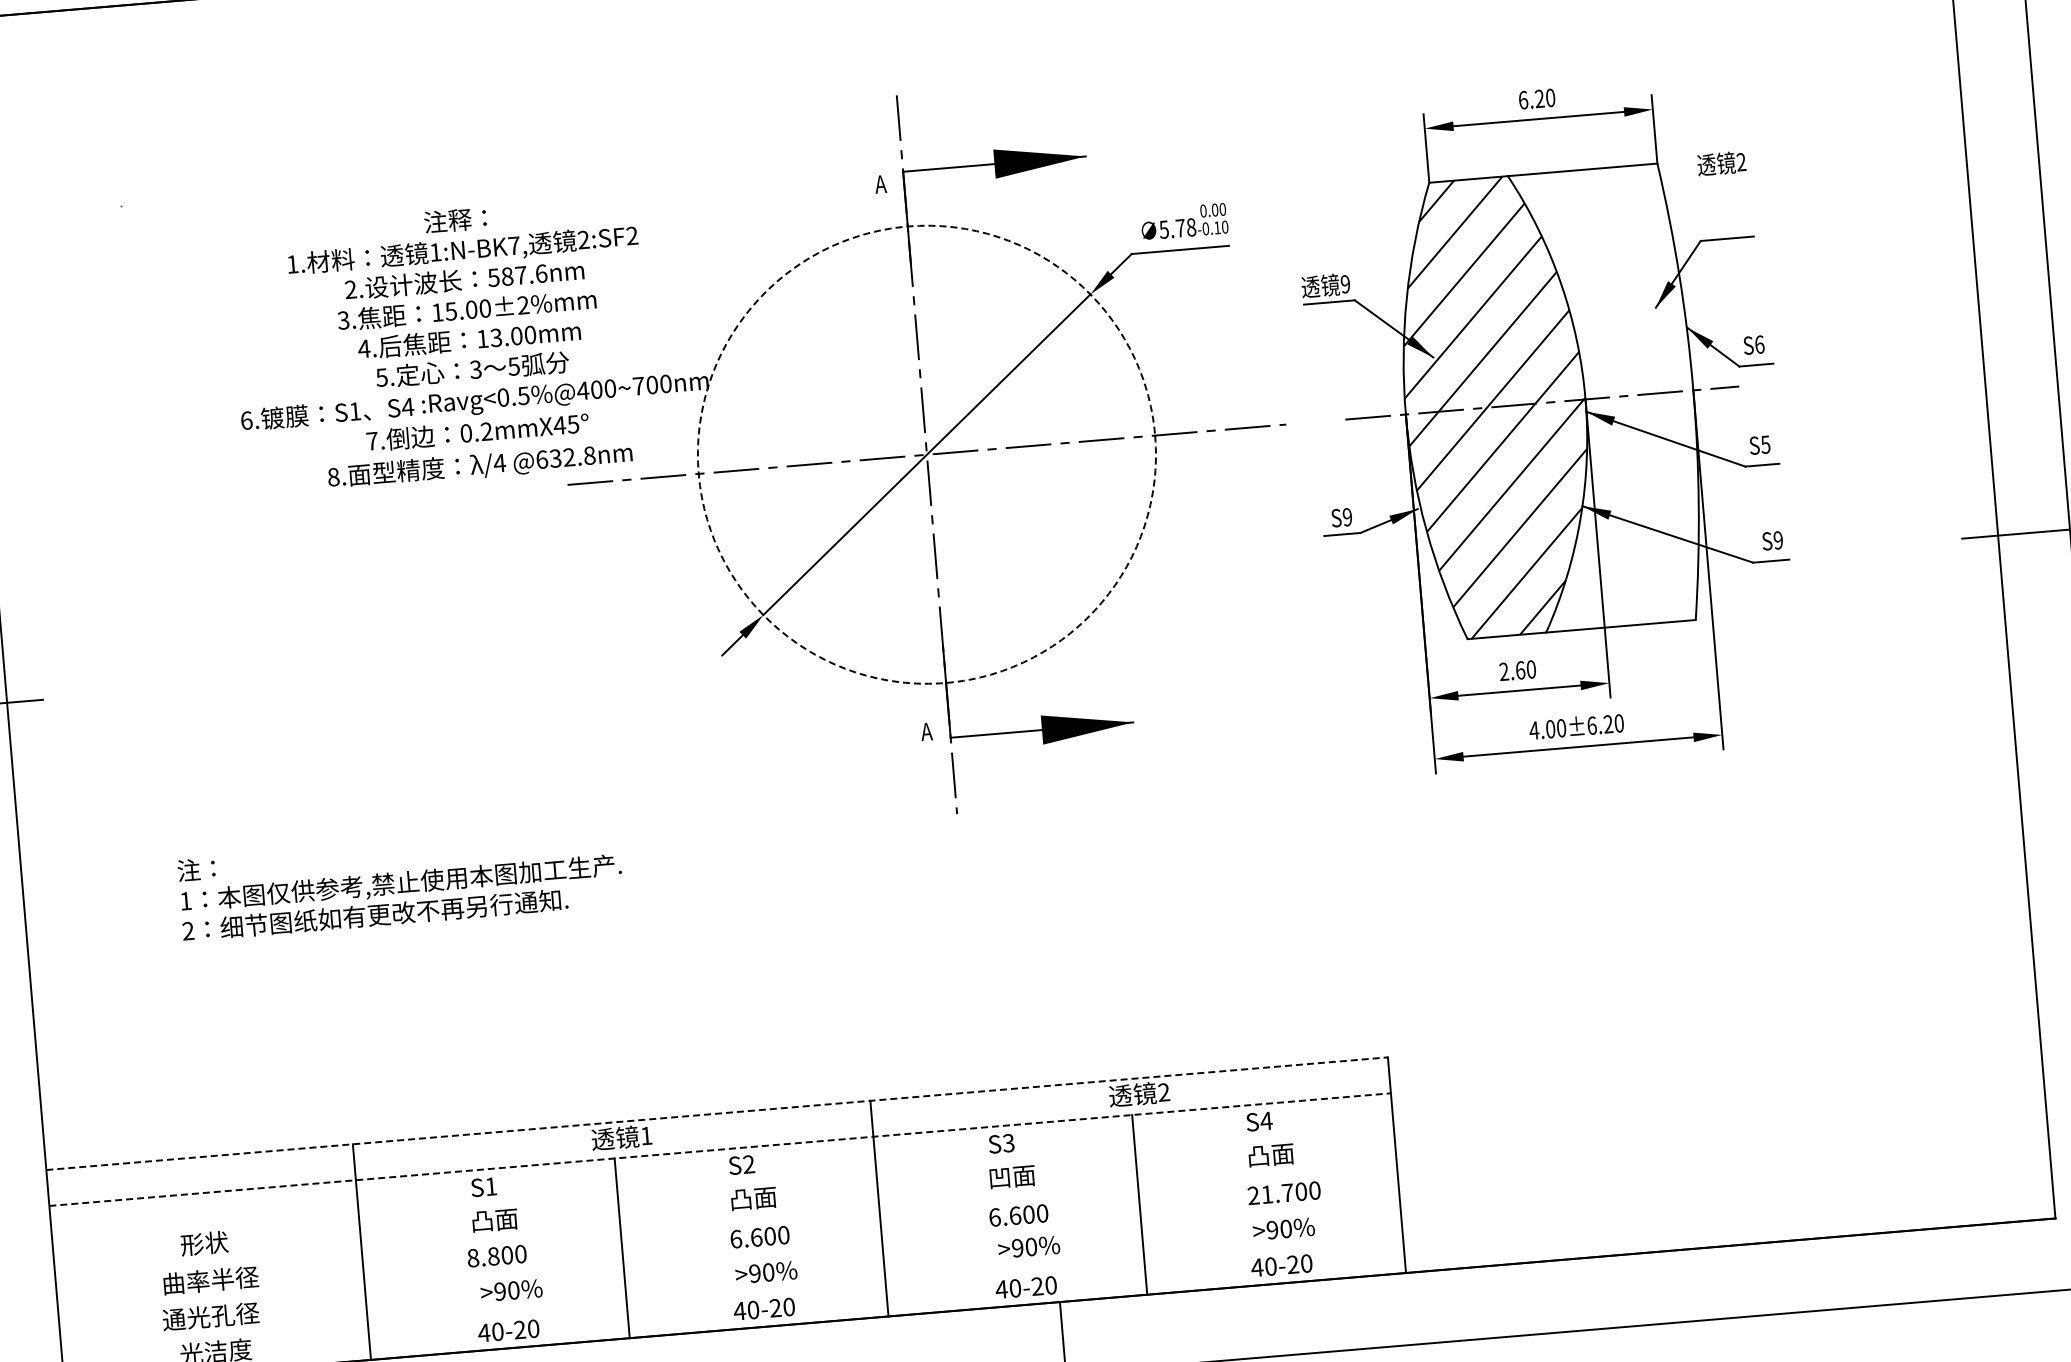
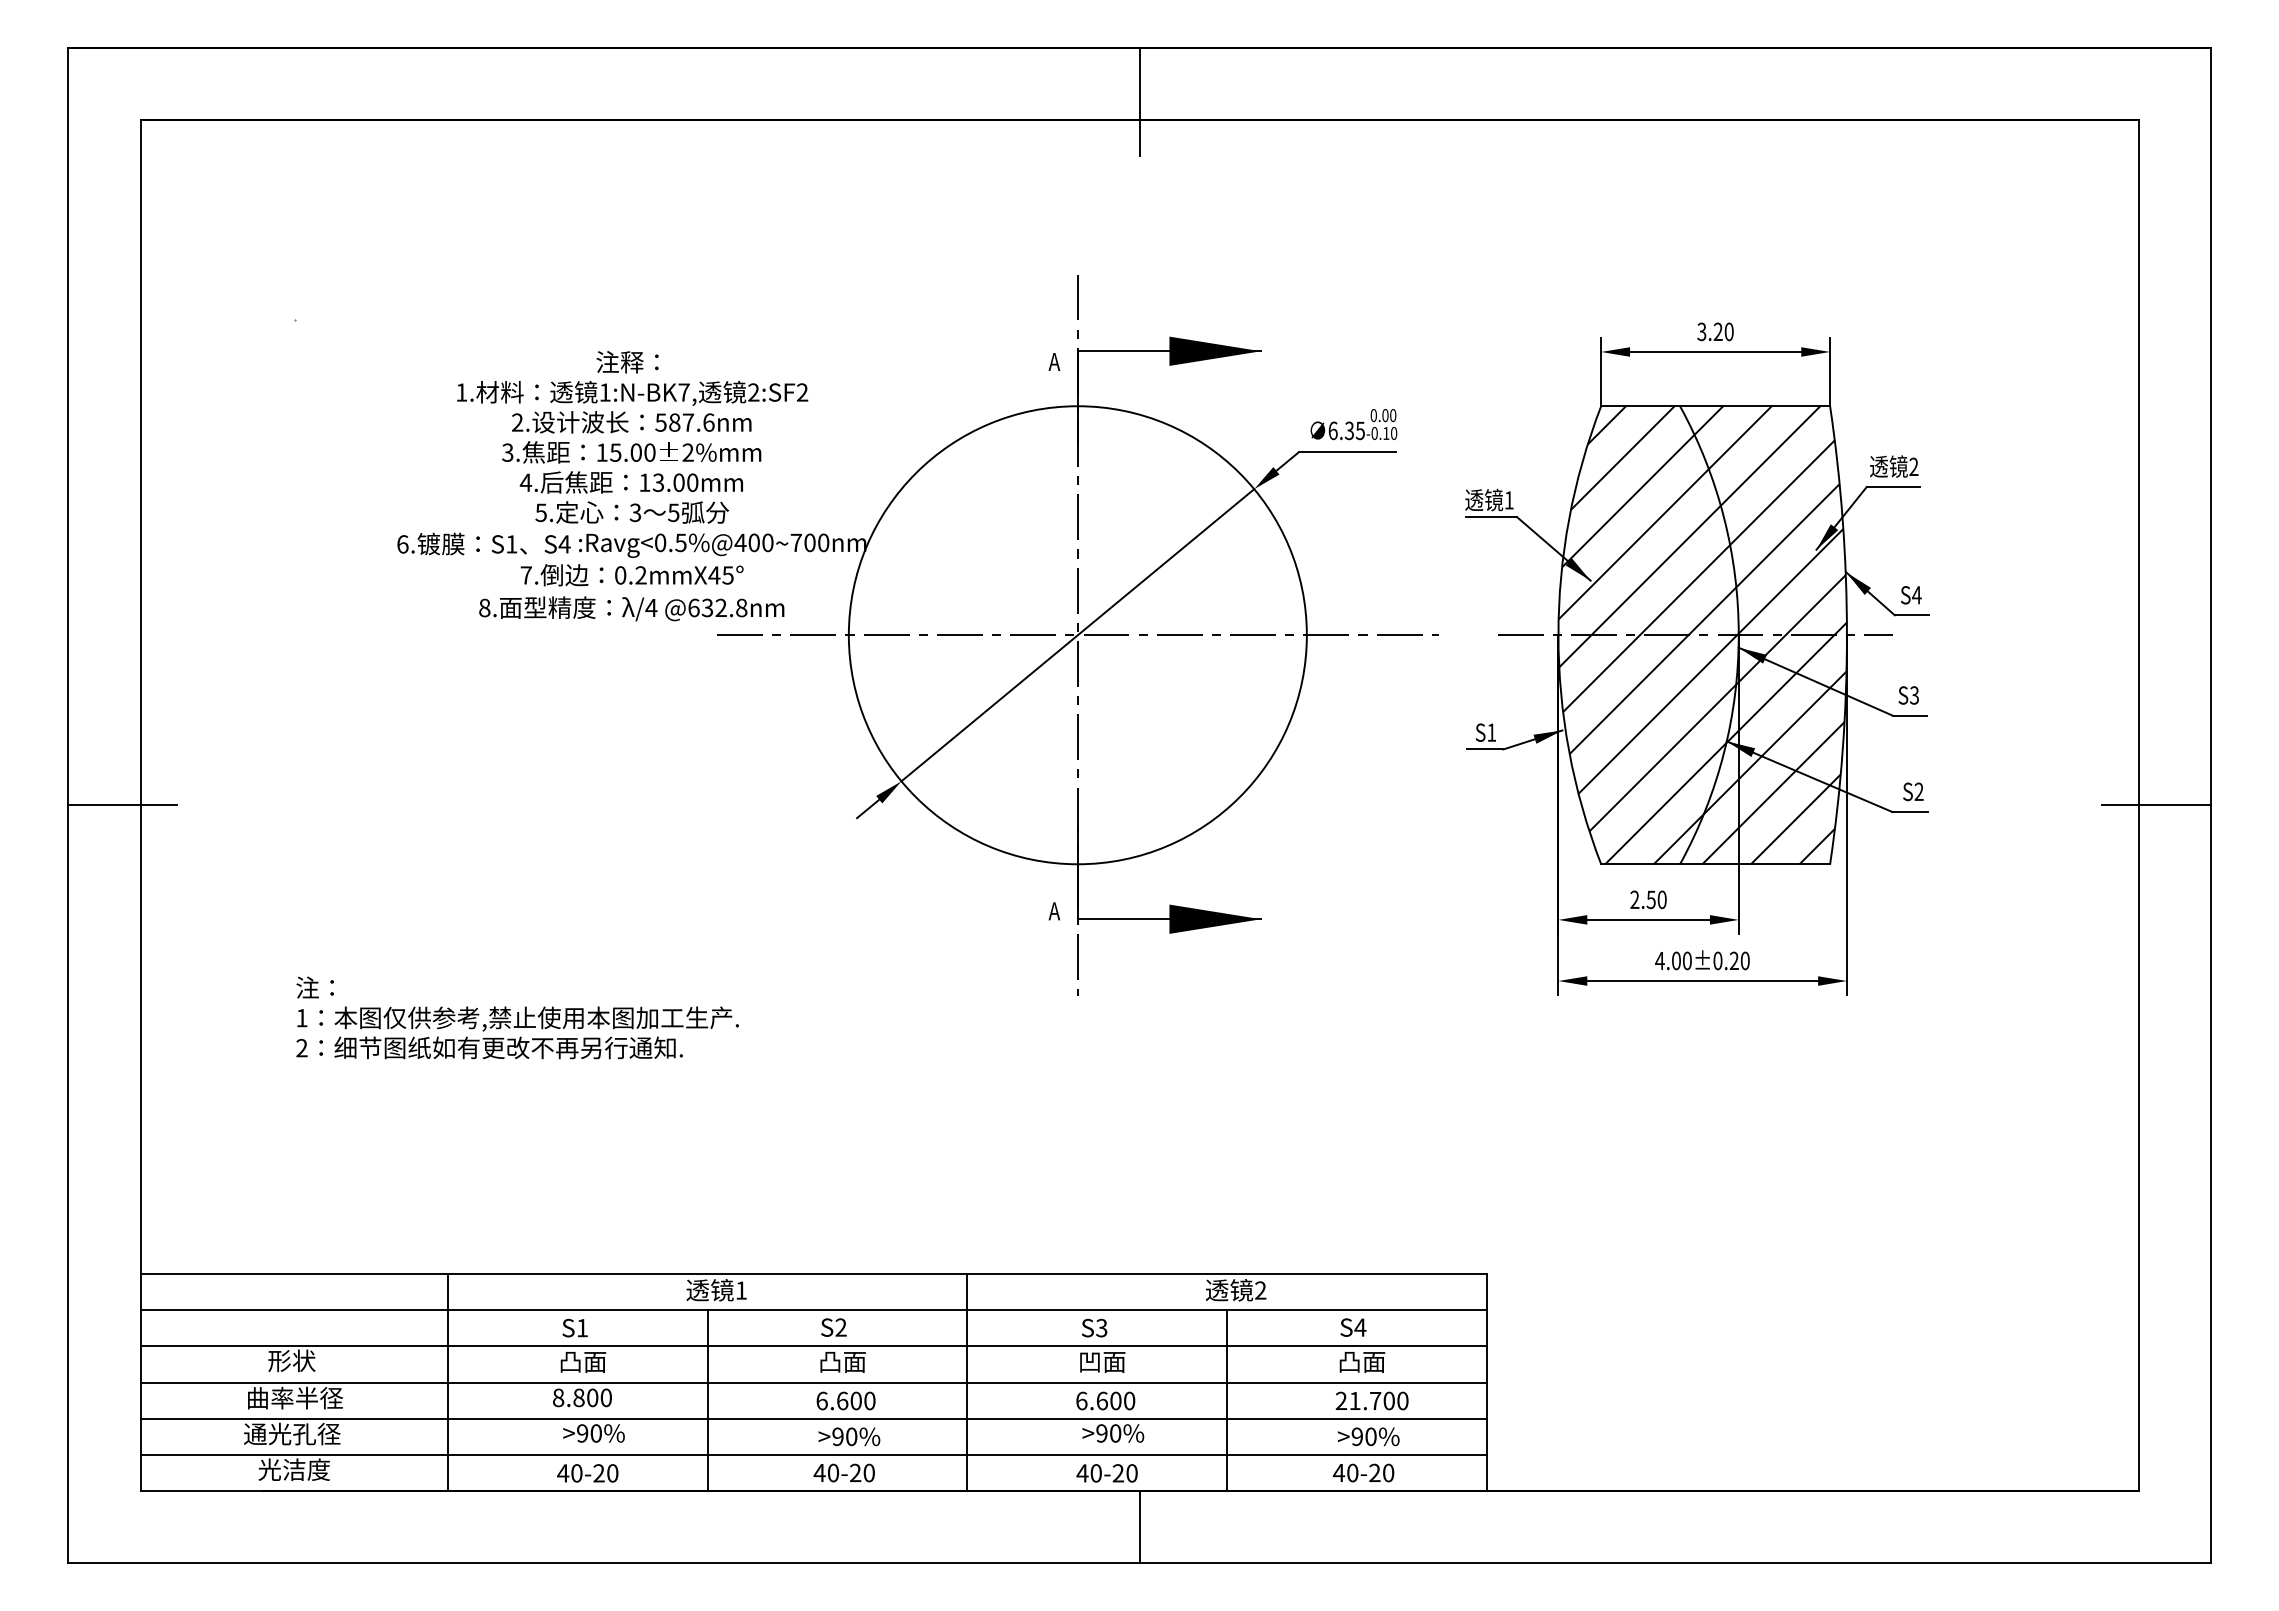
text: (1522, 99) -> (1701, 331), 6.20 -> 3.20
text: (1722, 163) -> (1894, 466), moved
text: (1177, 228) -> (1346, 430), 5.78 -> 6.35
text: (1344, 284) -> (1508, 500), 9 -> 1
text: (1759, 344) -> (1916, 595), S6 -> S4
hatch: (1610, 397) -> (1763, 635), added
text: (1765, 444) -> (1914, 695), S5 -> S3
circle: (926, 455) -> (1077, 635), dashed -> solid
text: (1347, 517) -> (1491, 732), S9 -> S1
text: (1777, 541) -> (1918, 792), S9 -> S2
text: (1519, 670) -> (1650, 899), 2.60 -> 2.50
text: (1591, 725) -> (1717, 960), 4.00±6.20 -> 4.00±0.20
line: (718, 1113) -> (814, 1274), dashed -> solid
line: (721, 1149) -> (814, 1310), dashed -> solid
line: (723, 1185) -> (813, 1346), added
line: (726, 1221) -> (813, 1382), added
line: (729, 1257) -> (813, 1418), added
line: (732, 1293) -> (813, 1454), added

